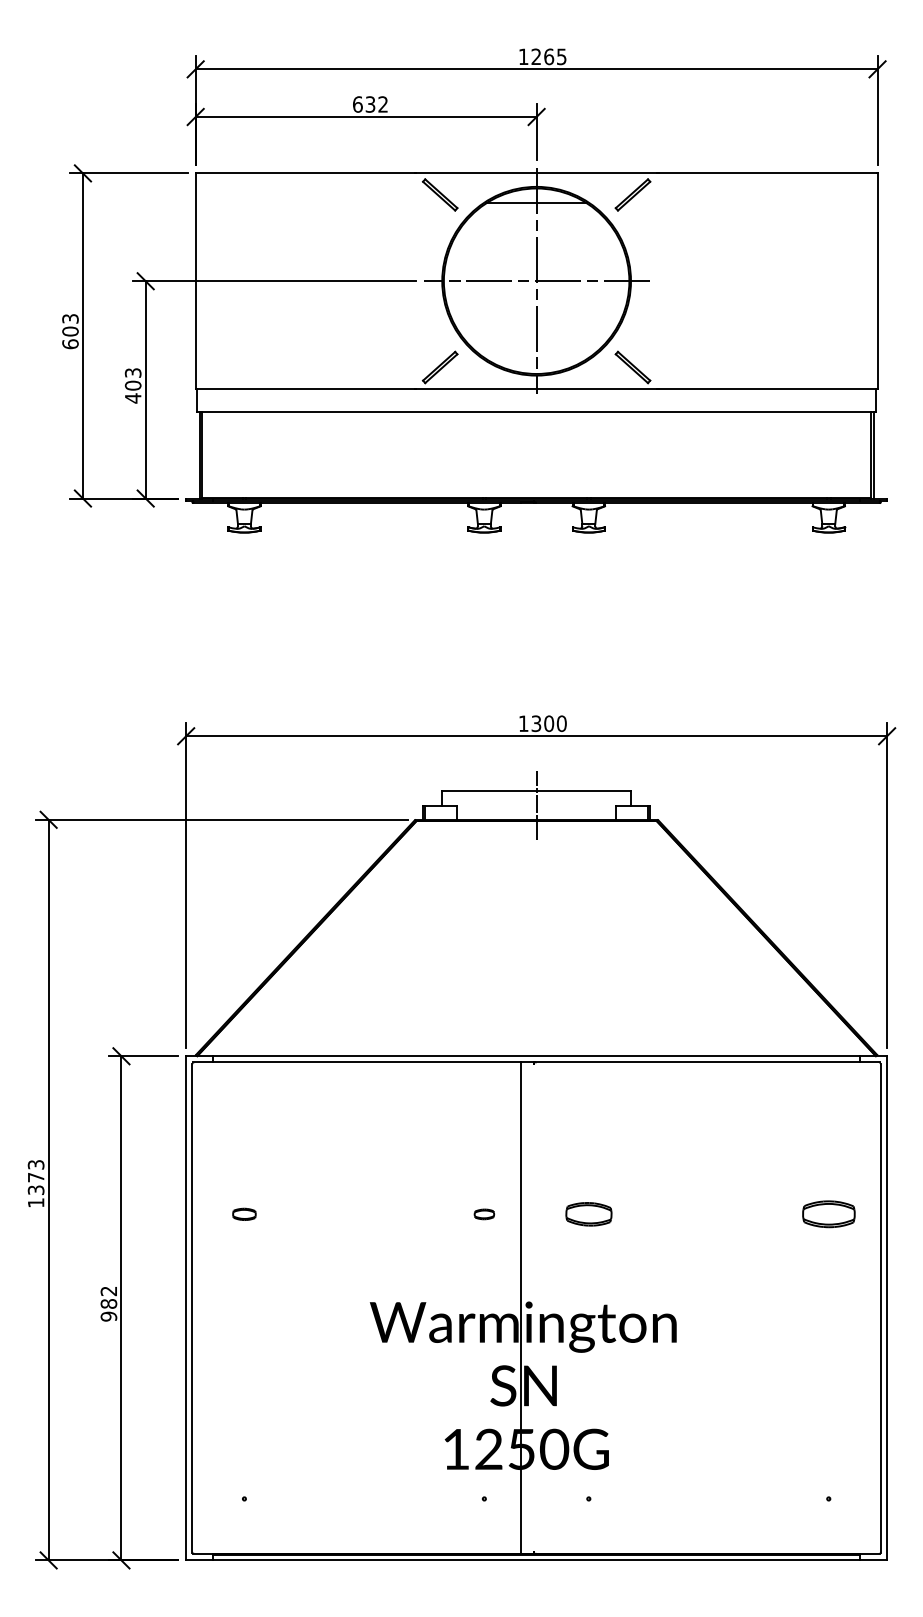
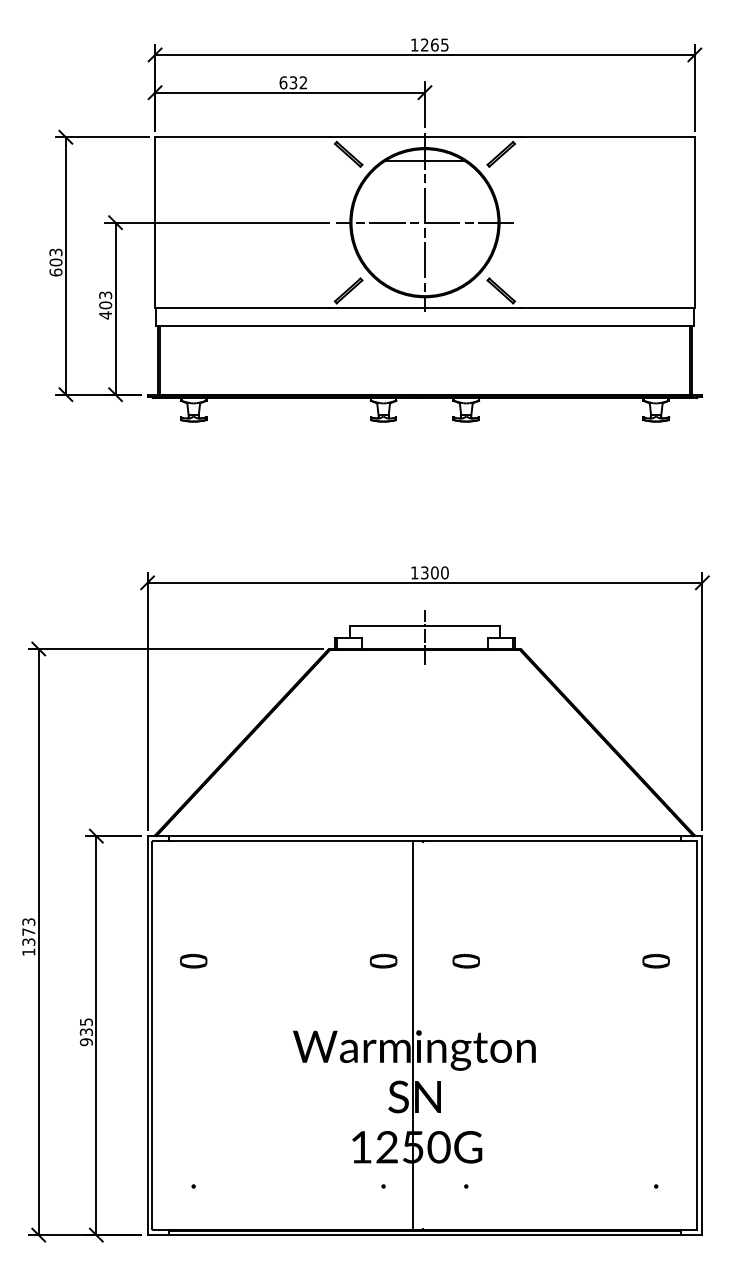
part: (244, 1214) -> (193, 961), size x1.43
part: (484, 1214) -> (383, 961), size x1.67
part: (588, 1214) -> (466, 961), size x0.71
part: (828, 1214) -> (655, 961), size x0.62
text: (108, 1297) -> (86, 1027), 982 -> 935

